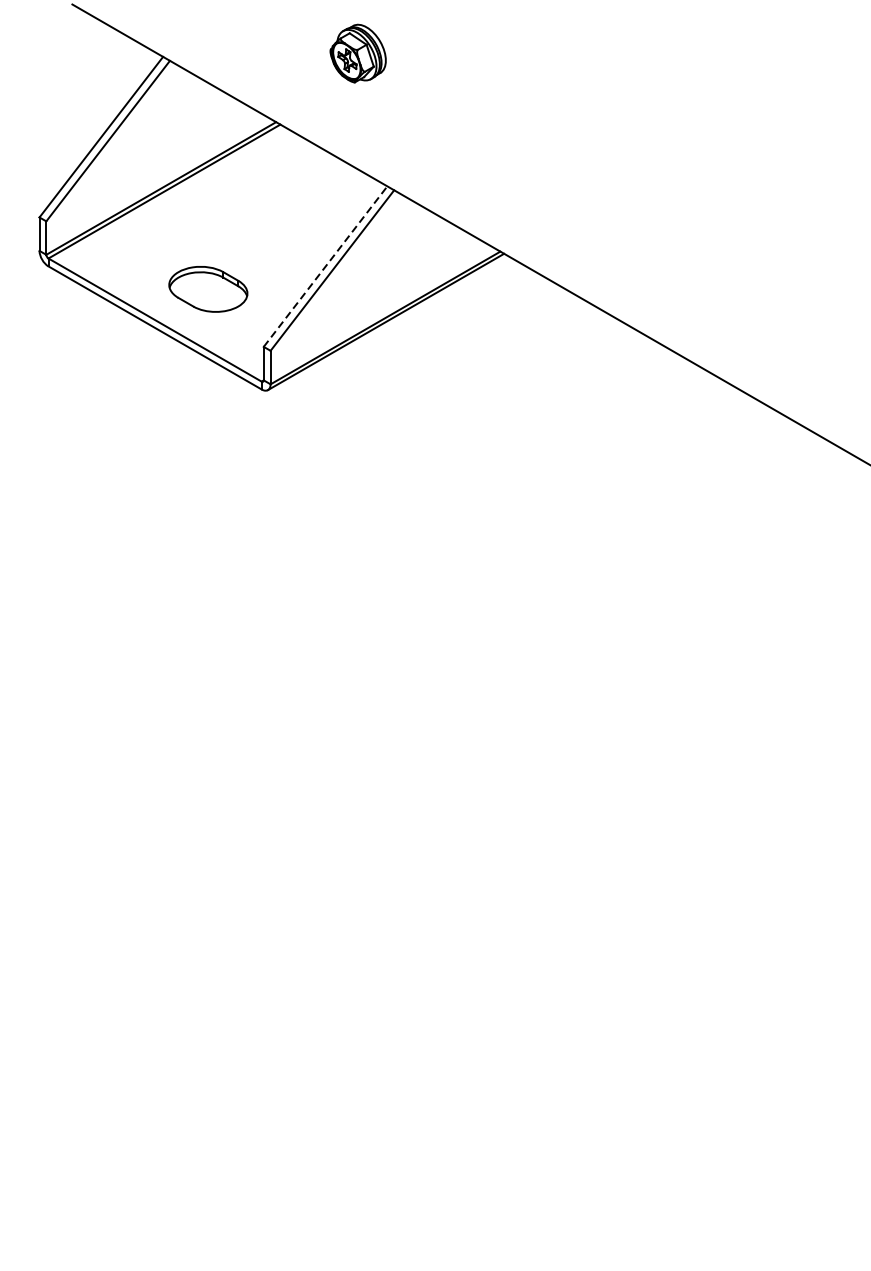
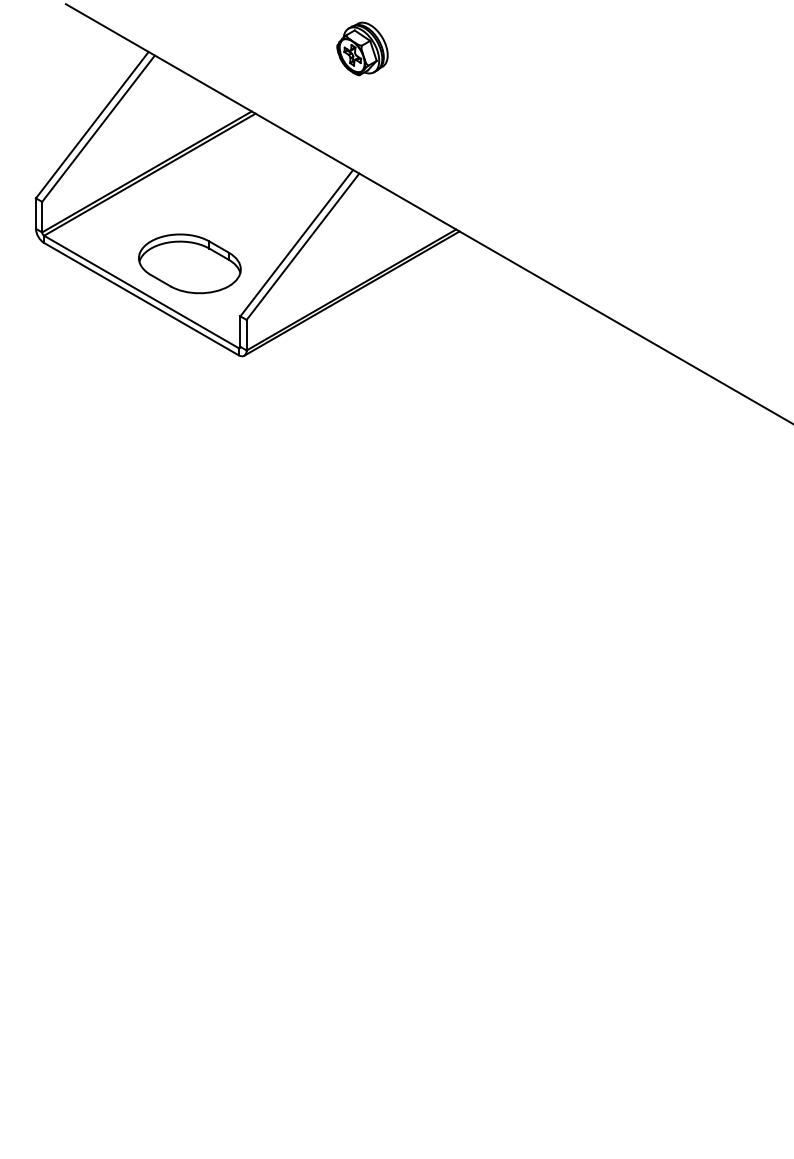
part: (358, 53) -> (362, 48), moved
line: (326, 265) -> (297, 242), dashed -> solid
part: (207, 288) -> (189, 263), size x1.43

